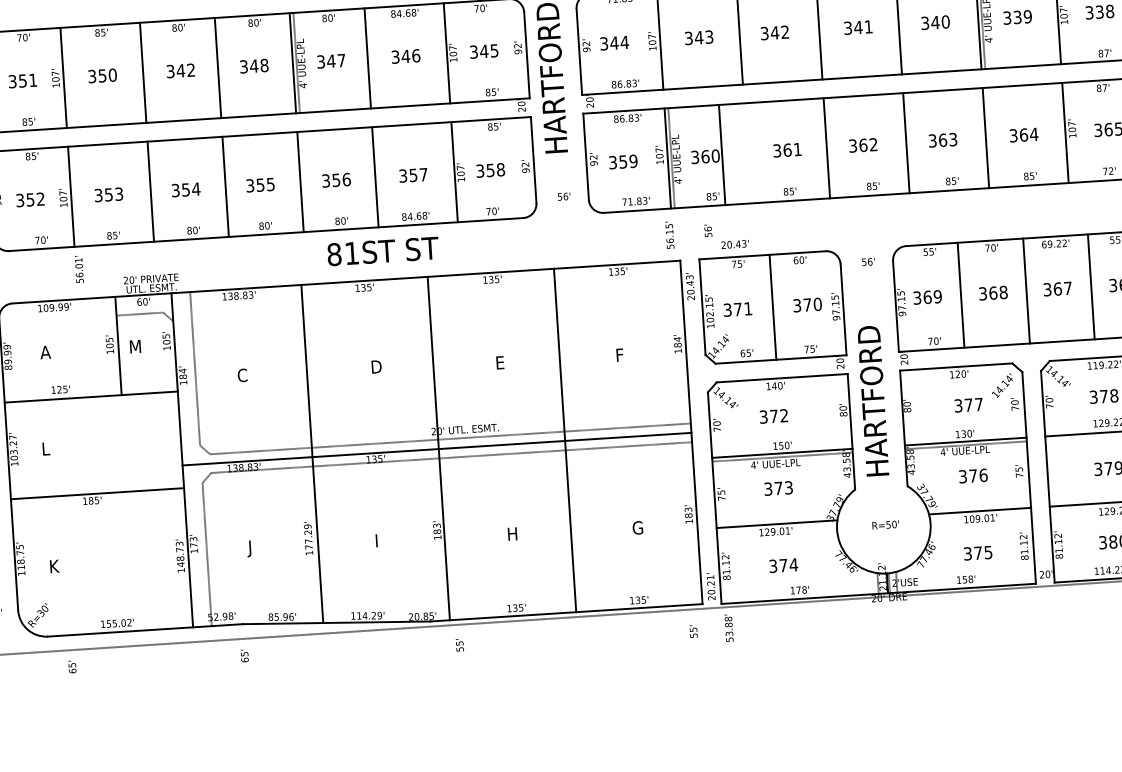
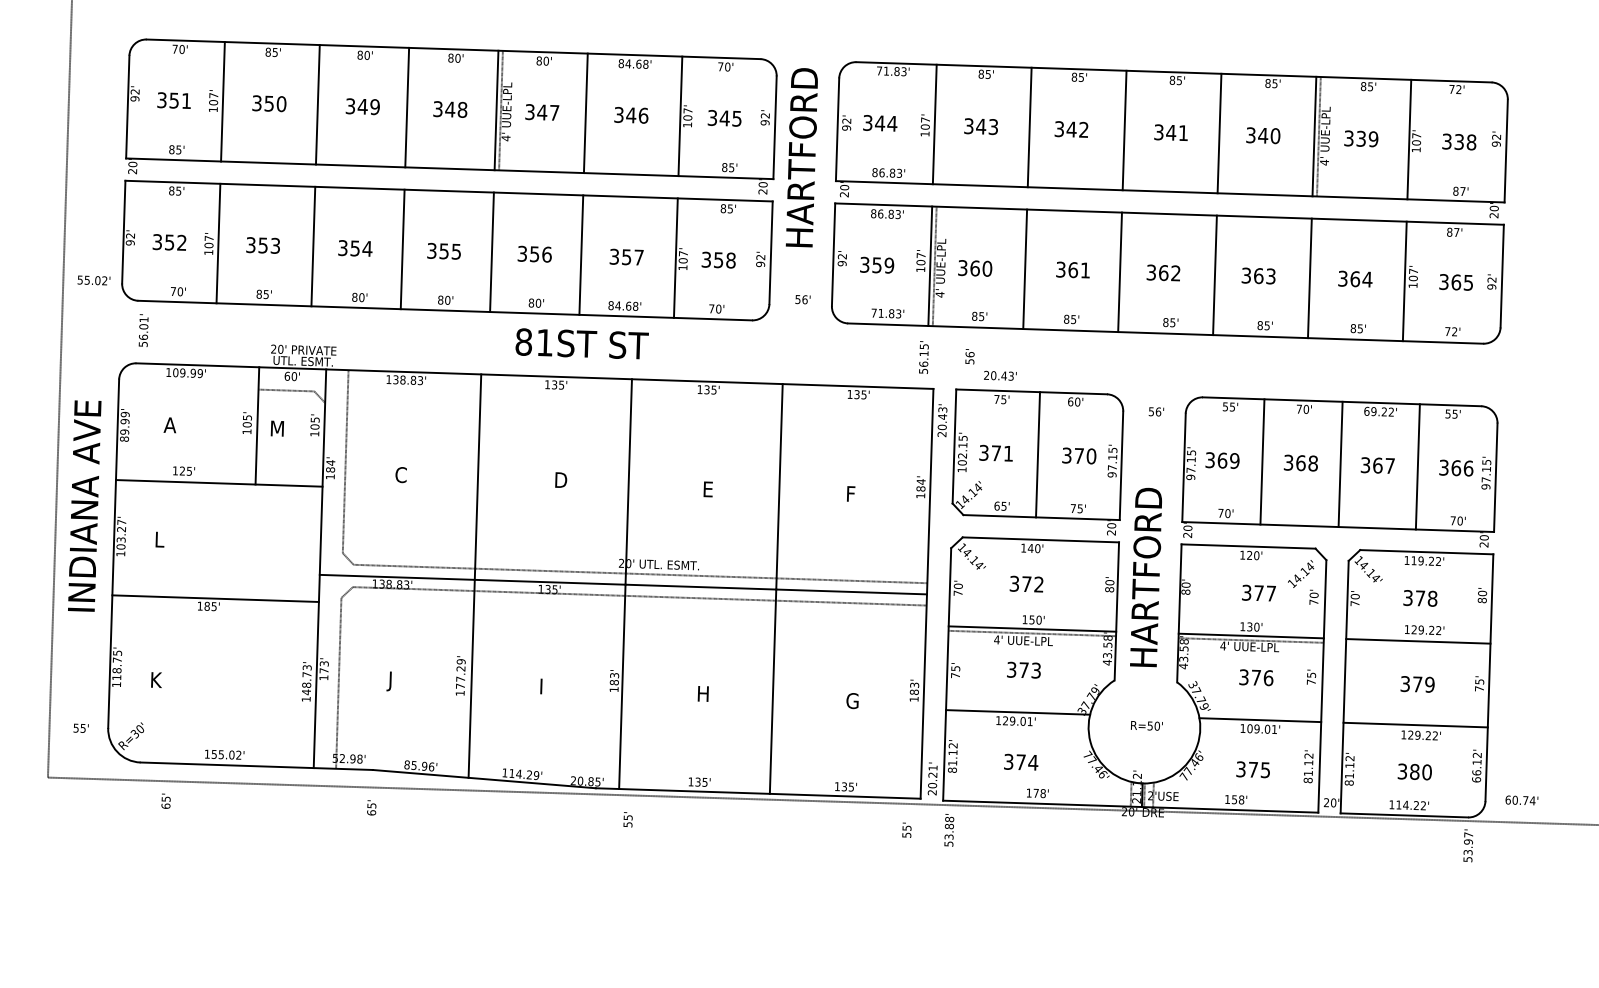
text: (190, 70) -> (374, 107), 342 -> 349
line: (722, 155) -> (1025, 269), moved
text: (79, 269) -> (143, 330), moved

